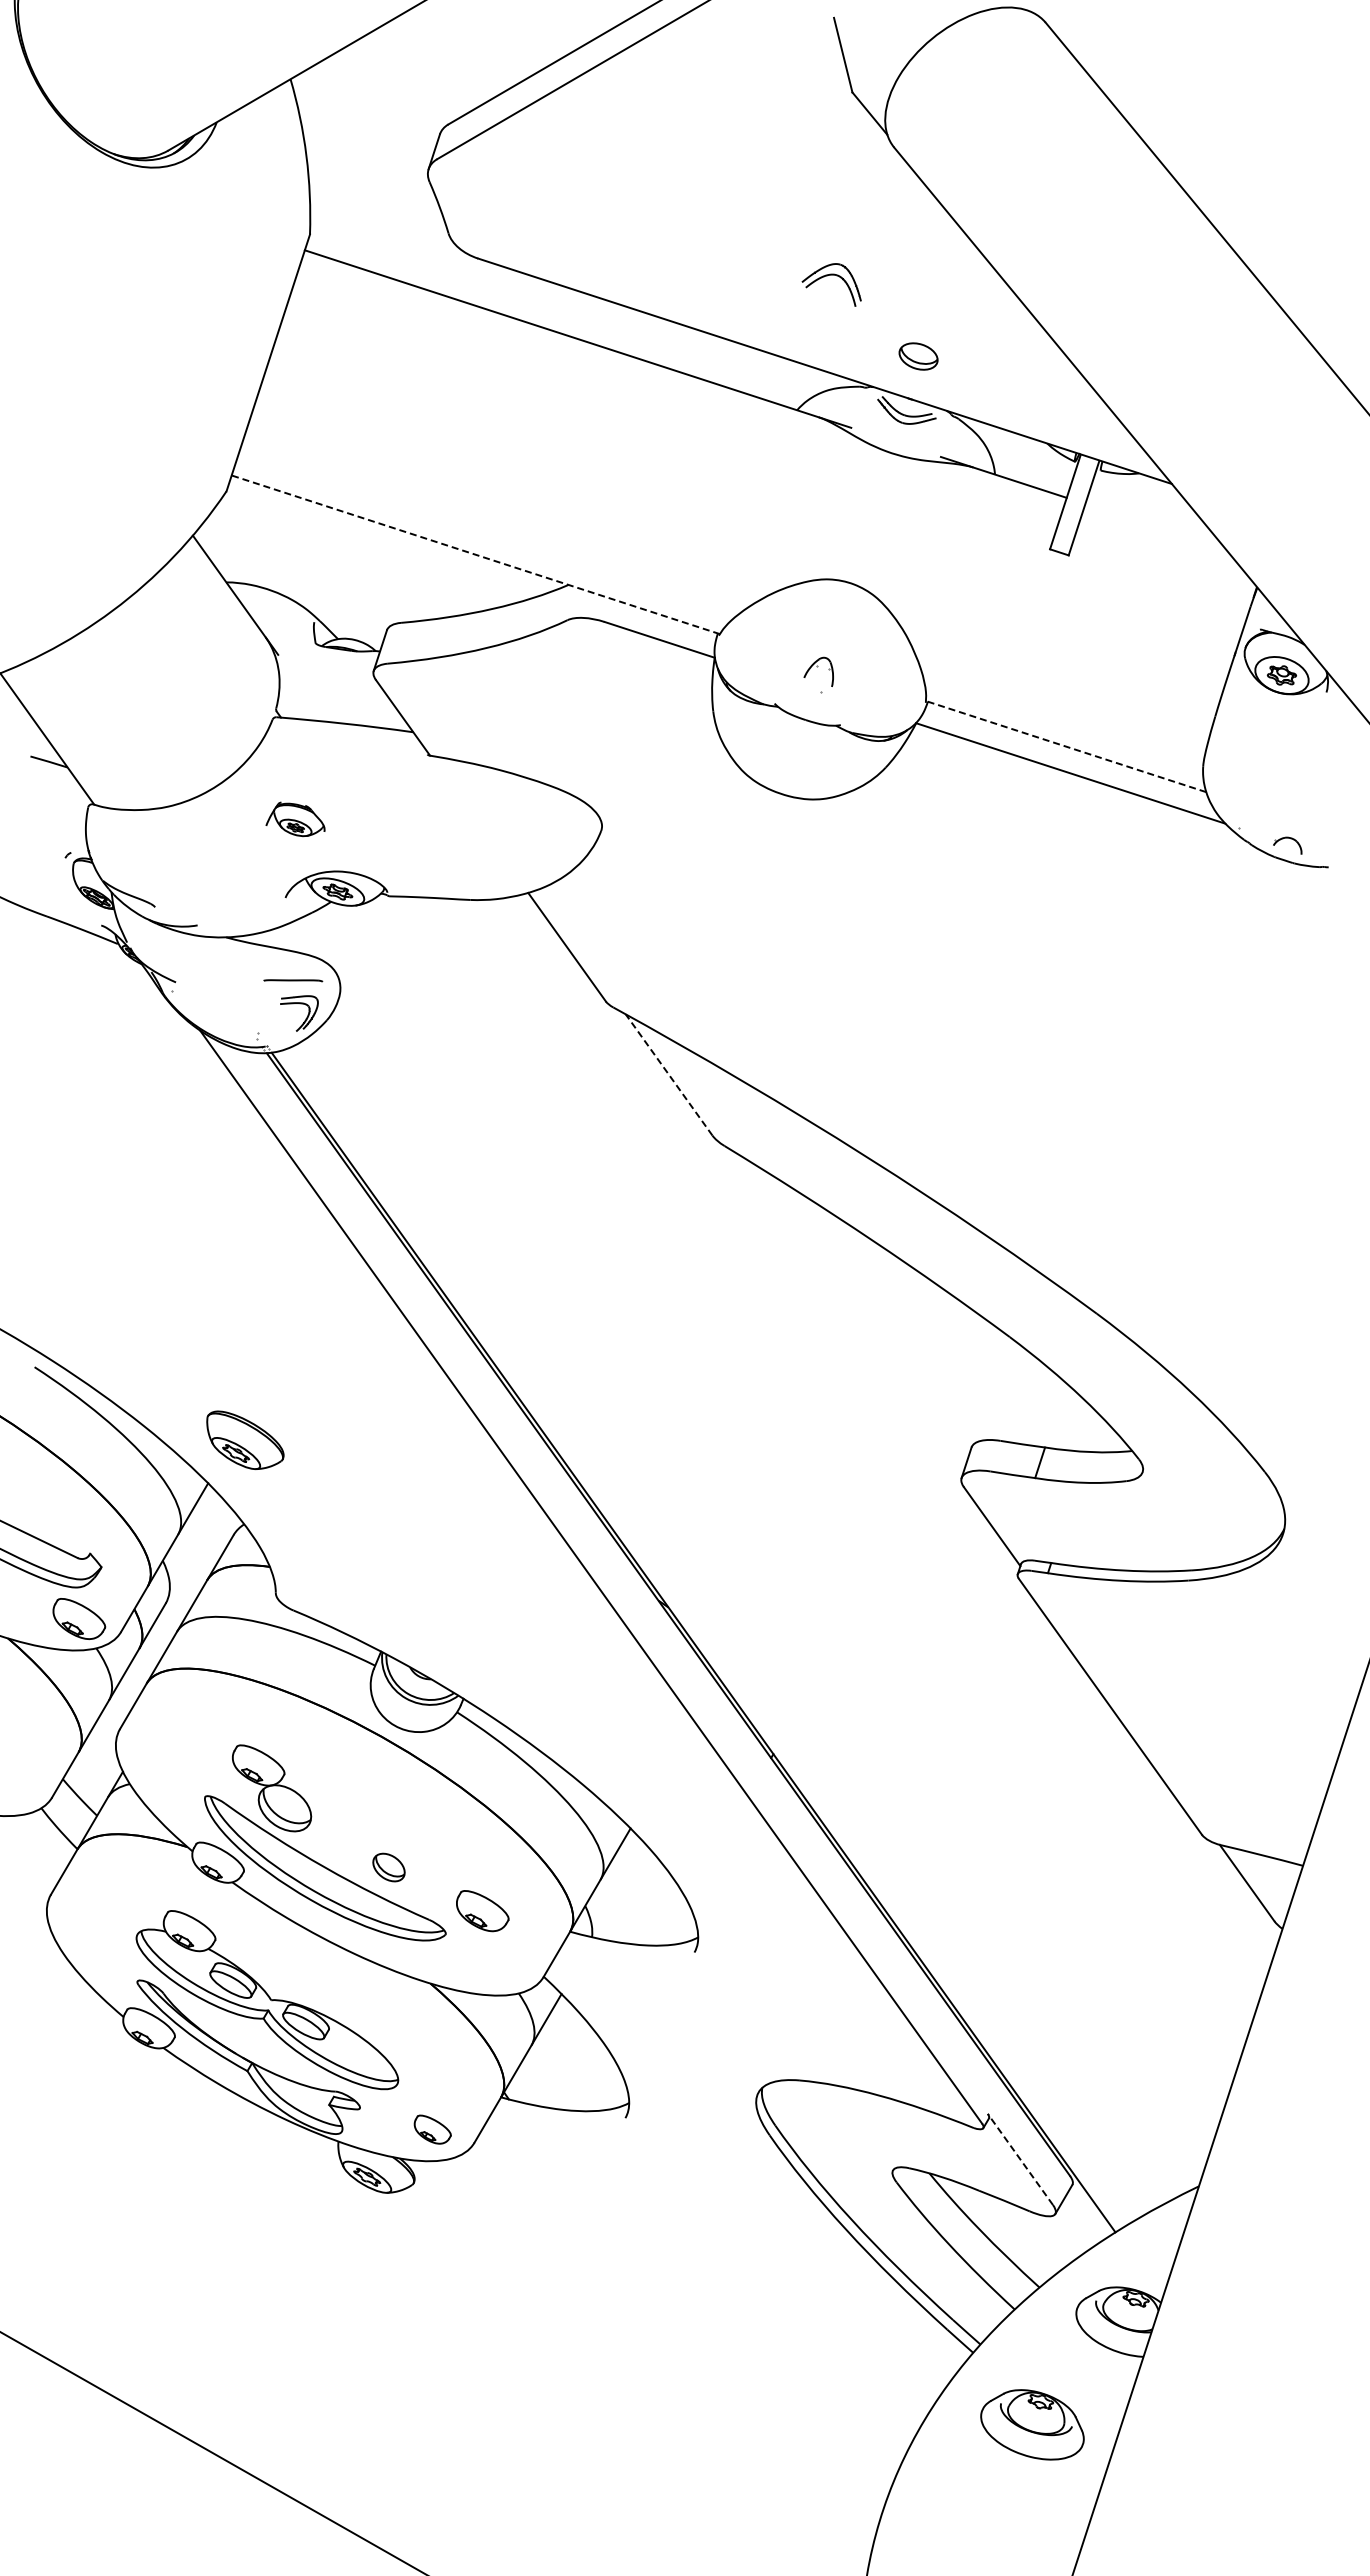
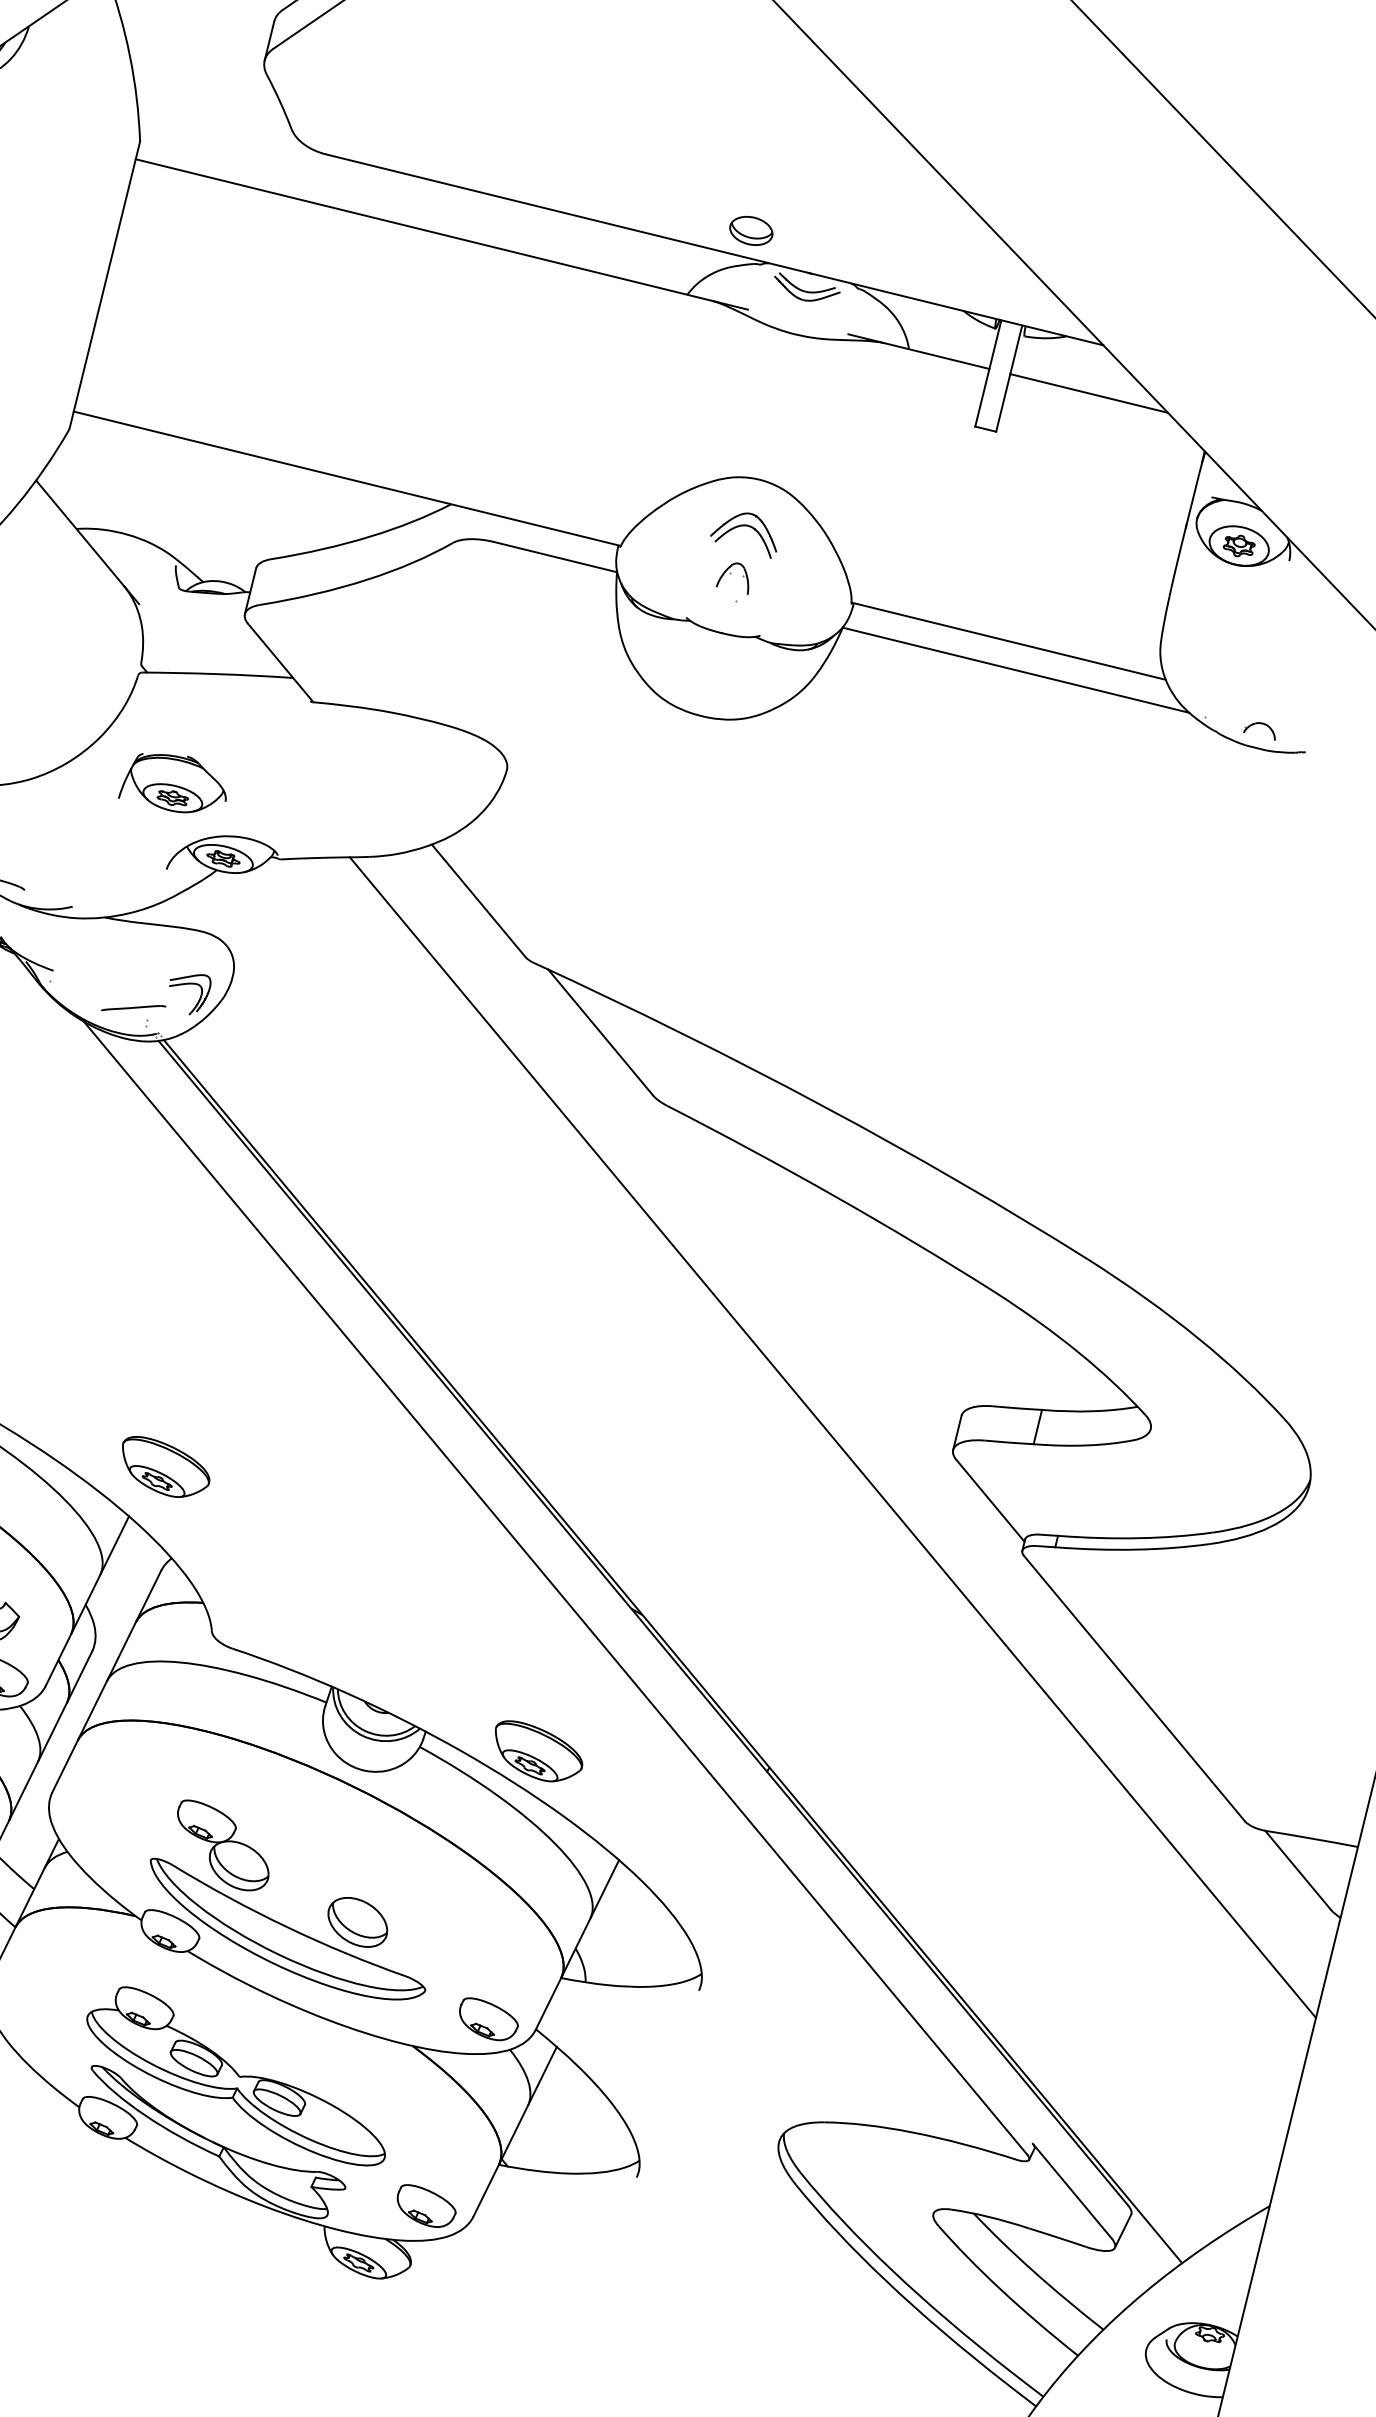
part: (827, 276) -> (737, 527), moved
part: (918, 356) -> (751, 230), moved
line: (1155, 526) -> (1088, 393), added
line: (475, 554) -> (346, 478), dashed -> solid
line: (1065, 746) -> (1008, 641), dashed -> solid
part: (295, 819) -> (171, 782), size x1.67
line: (293, 980) -> (133, 1007), moved
line: (669, 1074) -> (601, 1031), dashed -> solid
line: (852, 1458) -> (832, 1437), added
part: (565, 1723) -> (539, 1750), added
part: (388, 1867) -> (357, 1922), size x1.67
part: (482, 1911) -> (488, 2019), moved
part: (432, 2129) -> (426, 2205), size x1.43
line: (1020, 2159) -> (1072, 2191), dashed -> solid

